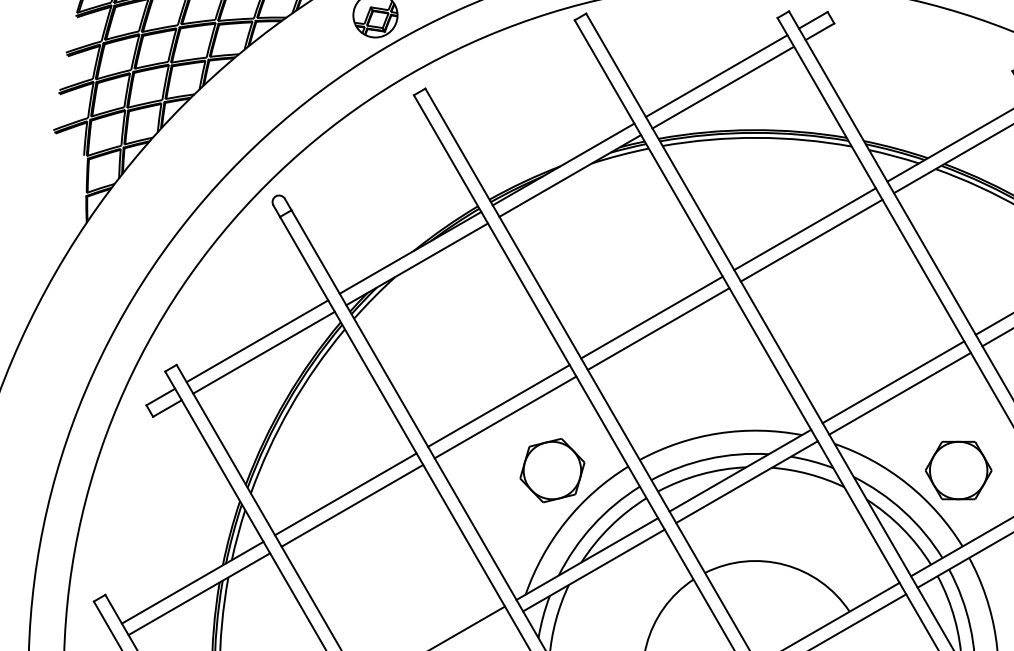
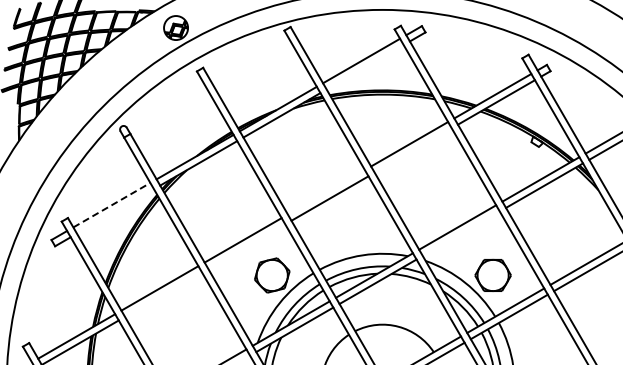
line: (722, 88) -> (364, 67), removed
line: (810, 240) -> (412, 150), removed
line: (650, 317) -> (325, 192), removed
line: (258, 339) -> (112, 204), solid -> dashed
line: (262, 352) -> (114, 211), removed
line: (898, 393) -> (460, 233), removed
line: (505, 417) -> (246, 246), removed
line: (352, 505) -> (163, 294), removed

